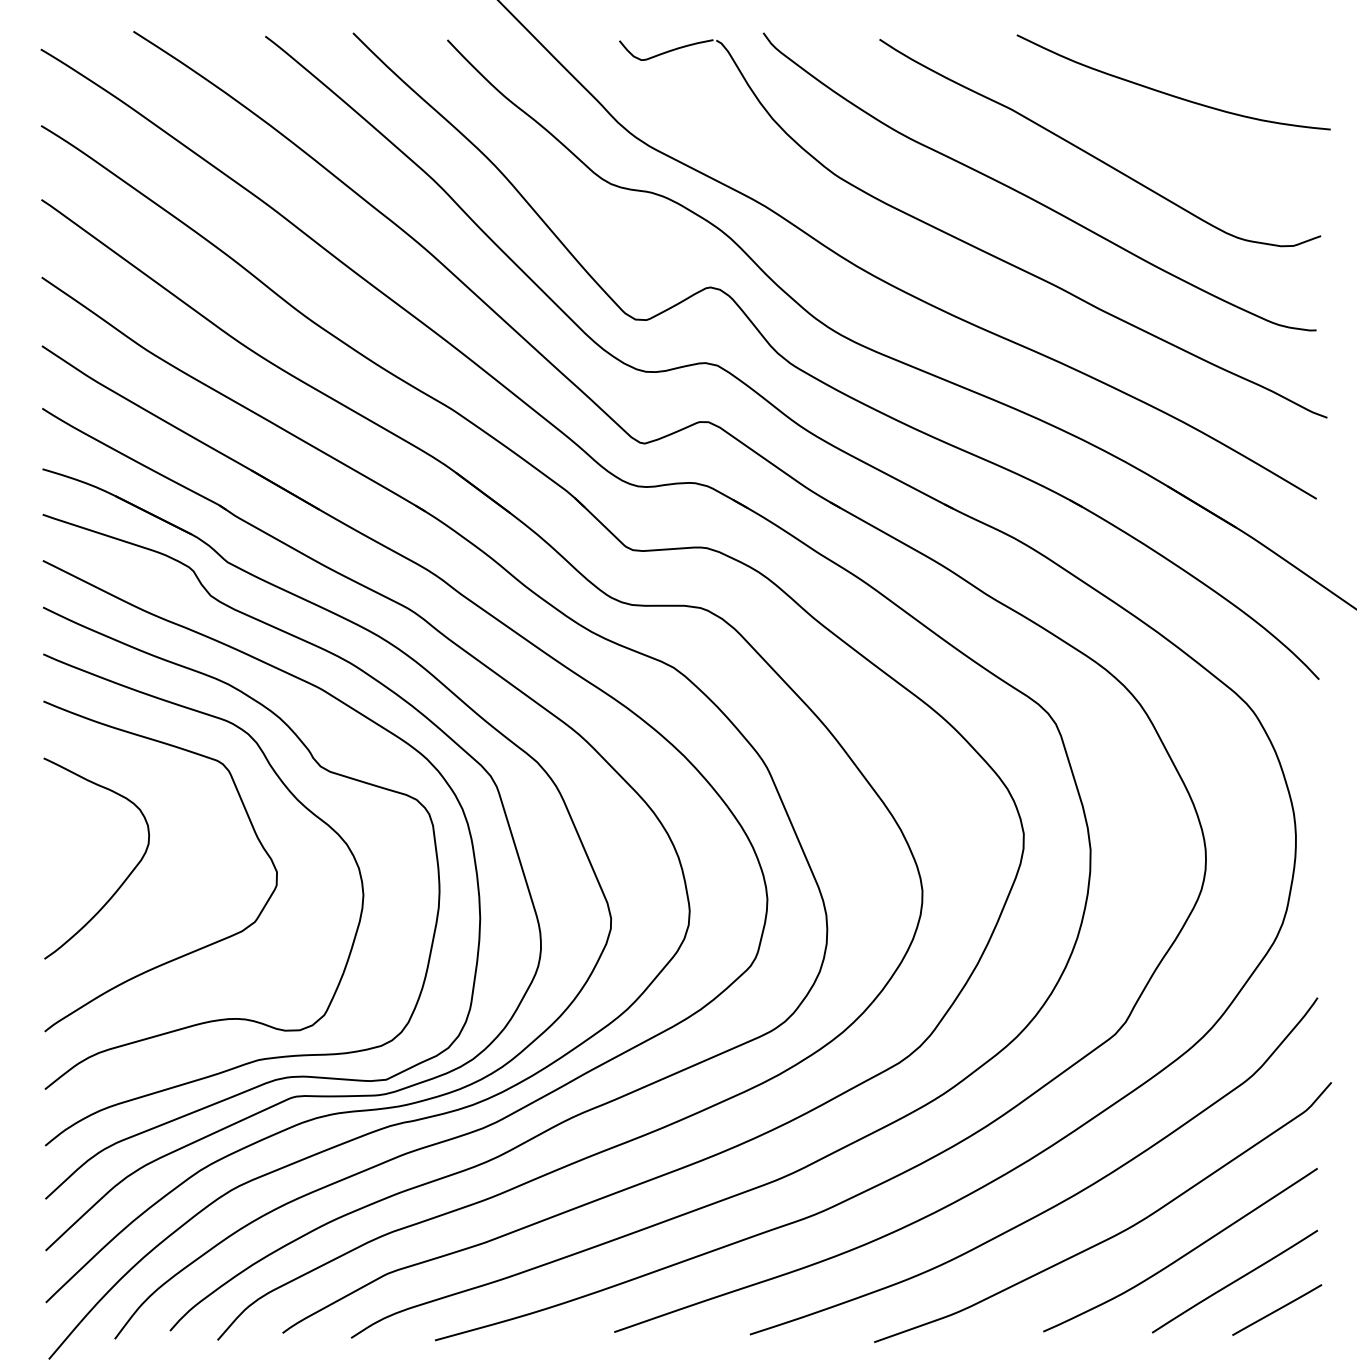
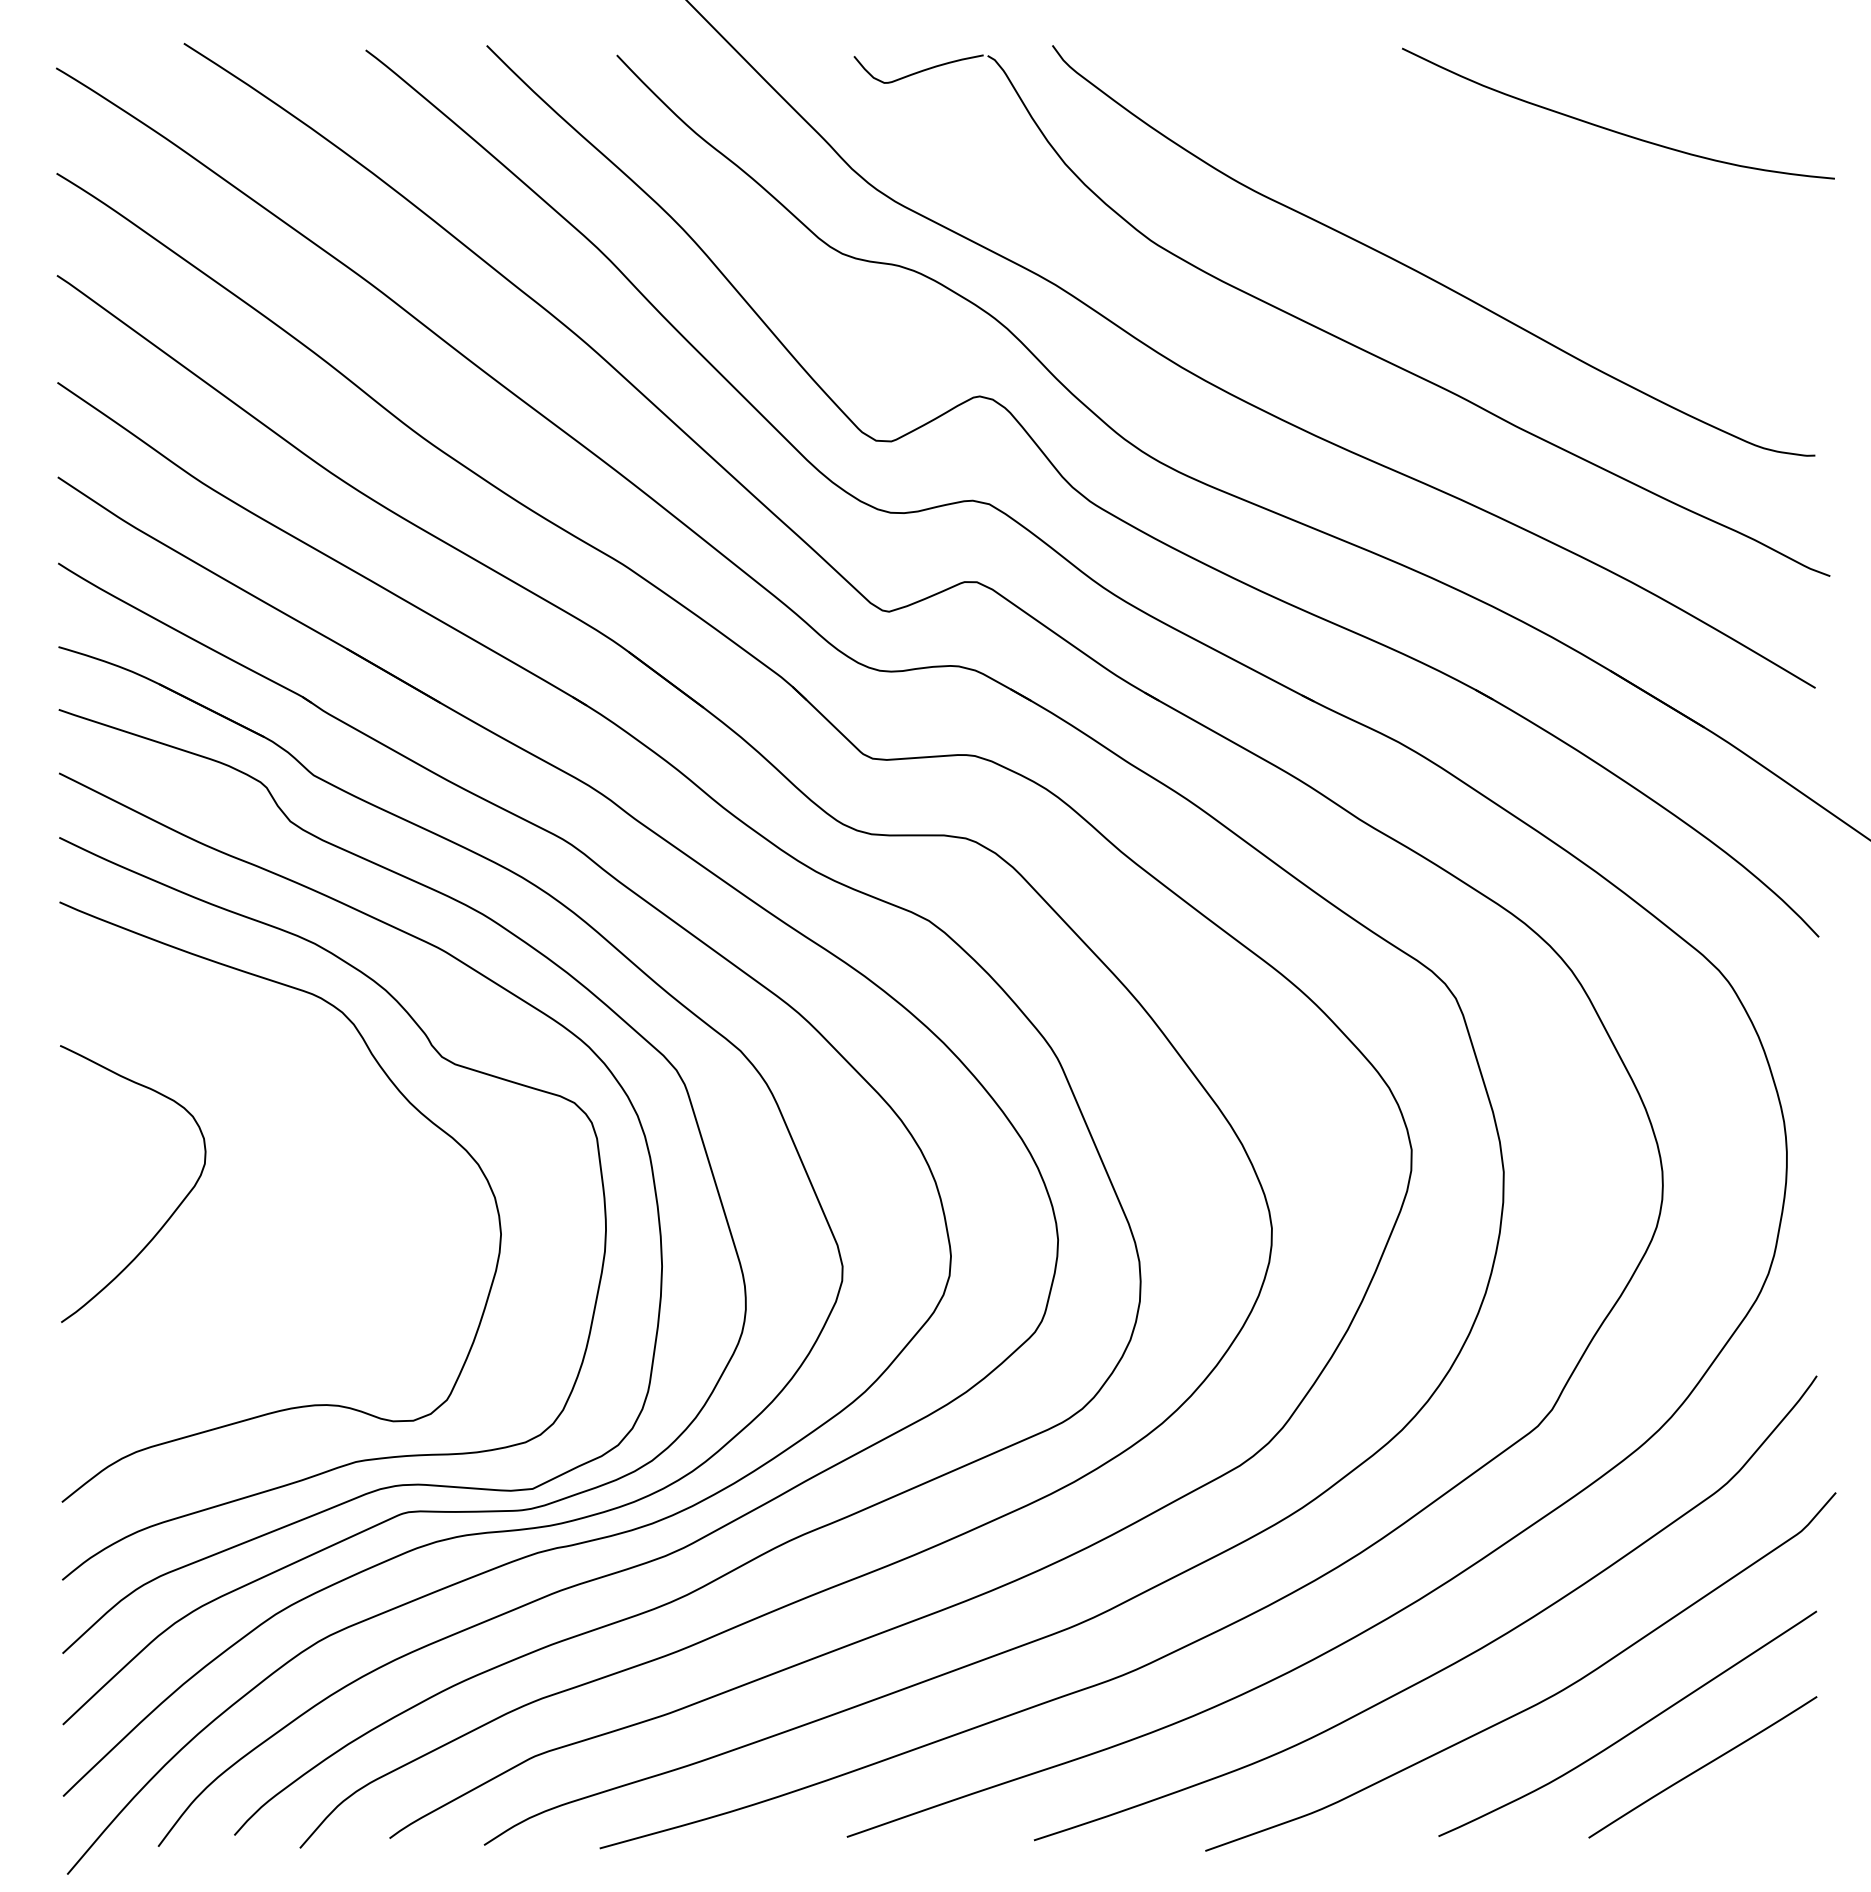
curve: (1093, 155) -> (1507, 214), removed
curve: (194, 950) -> (268, 1310), removed
line: (1277, 1310) -> (1761, 1806), removed

